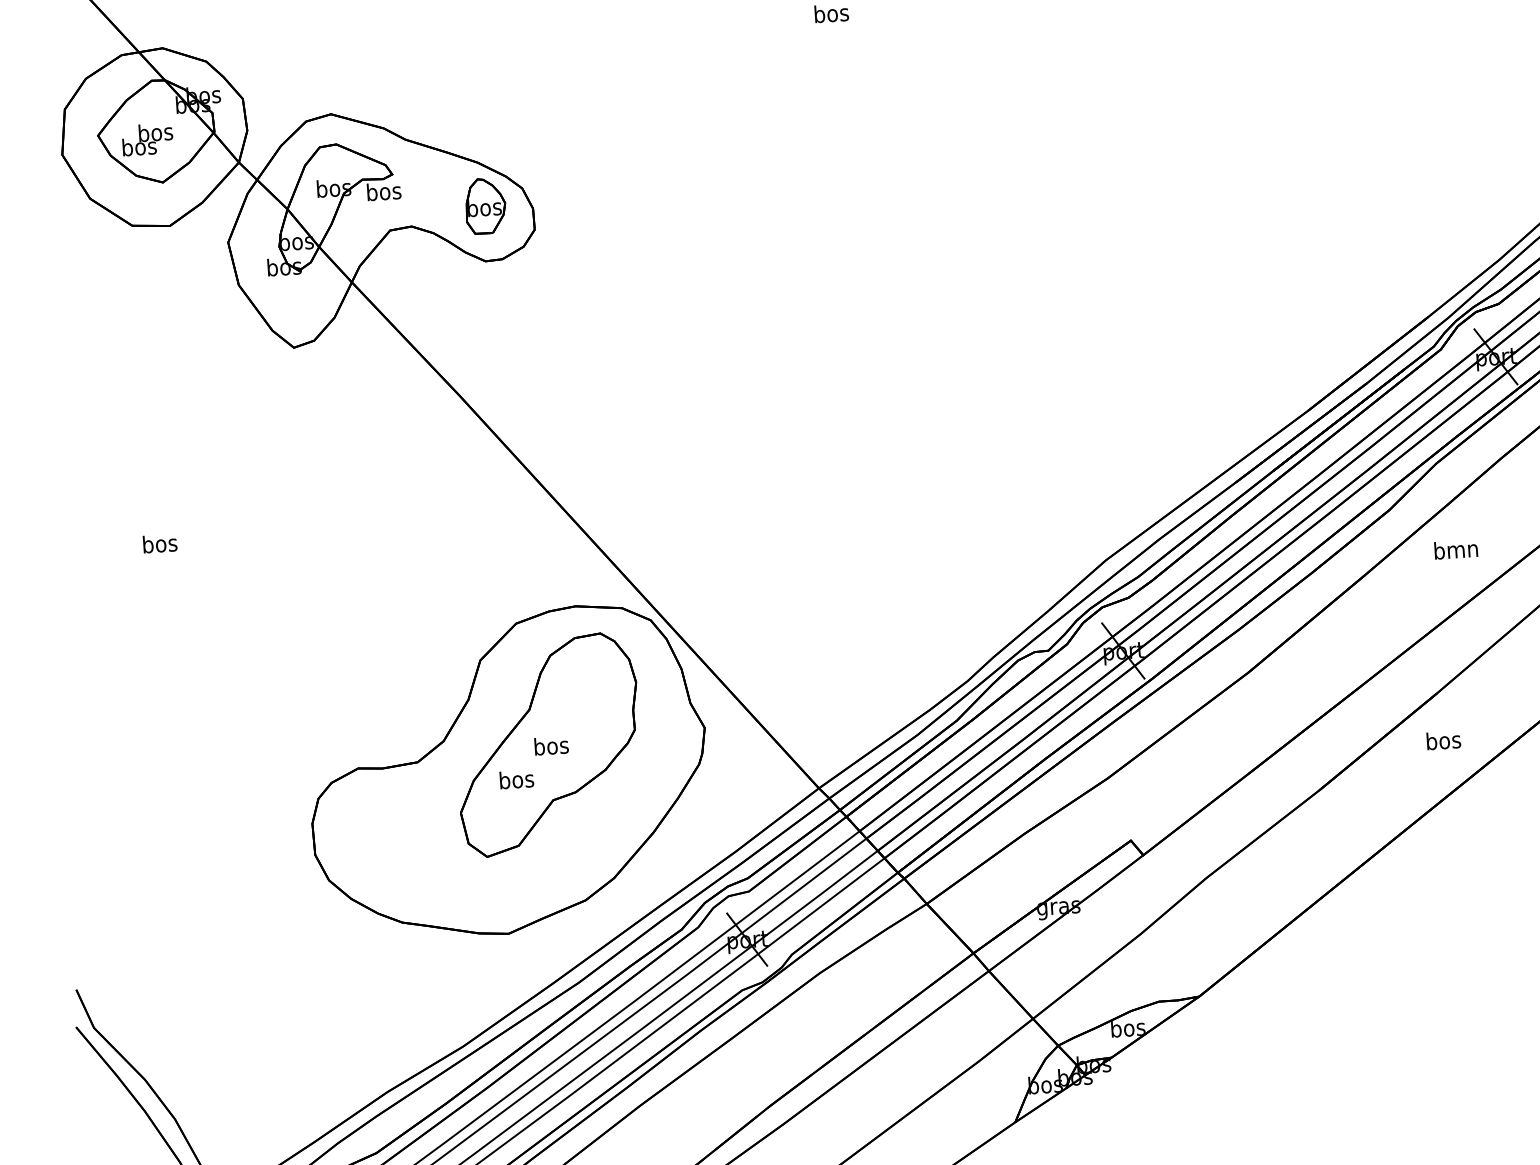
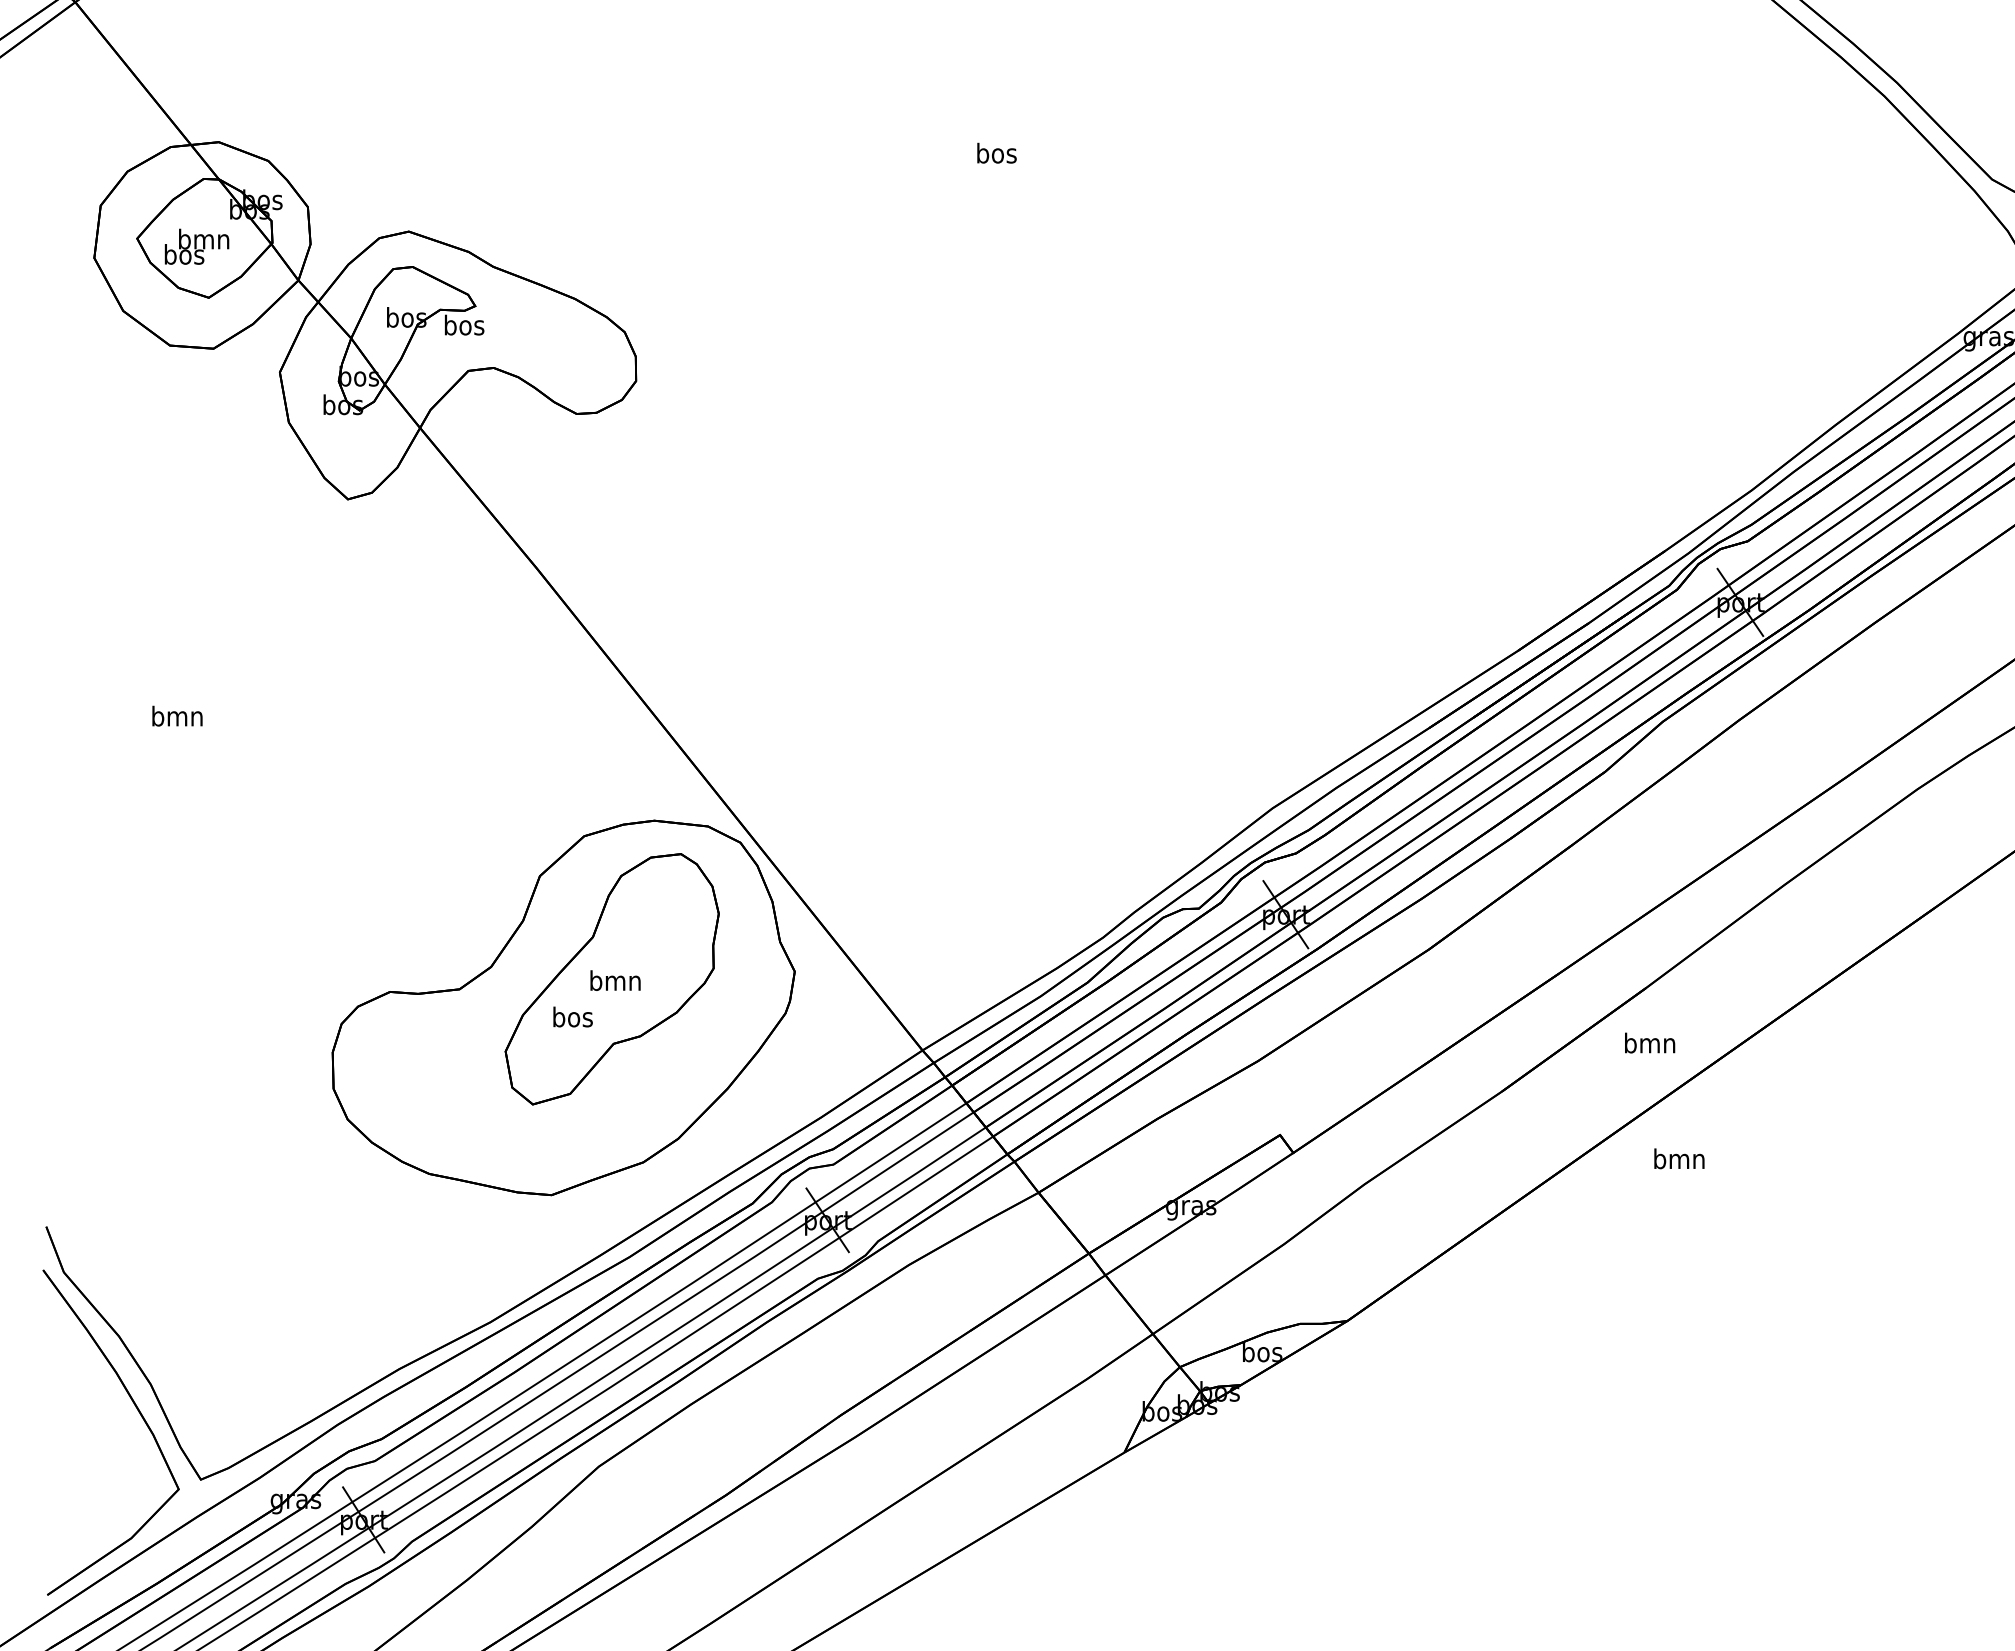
text: (155, 131) -> (204, 238), bos -> bmn
part: (485, 205) -> (580, 349), removed
text: (159, 543) -> (177, 715), bos -> bmn
text: (1456, 549) -> (1679, 1158), moved
text: (1443, 739) -> (1650, 1042), bos -> bmn
text: (551, 745) -> (615, 980), bos -> bmn

